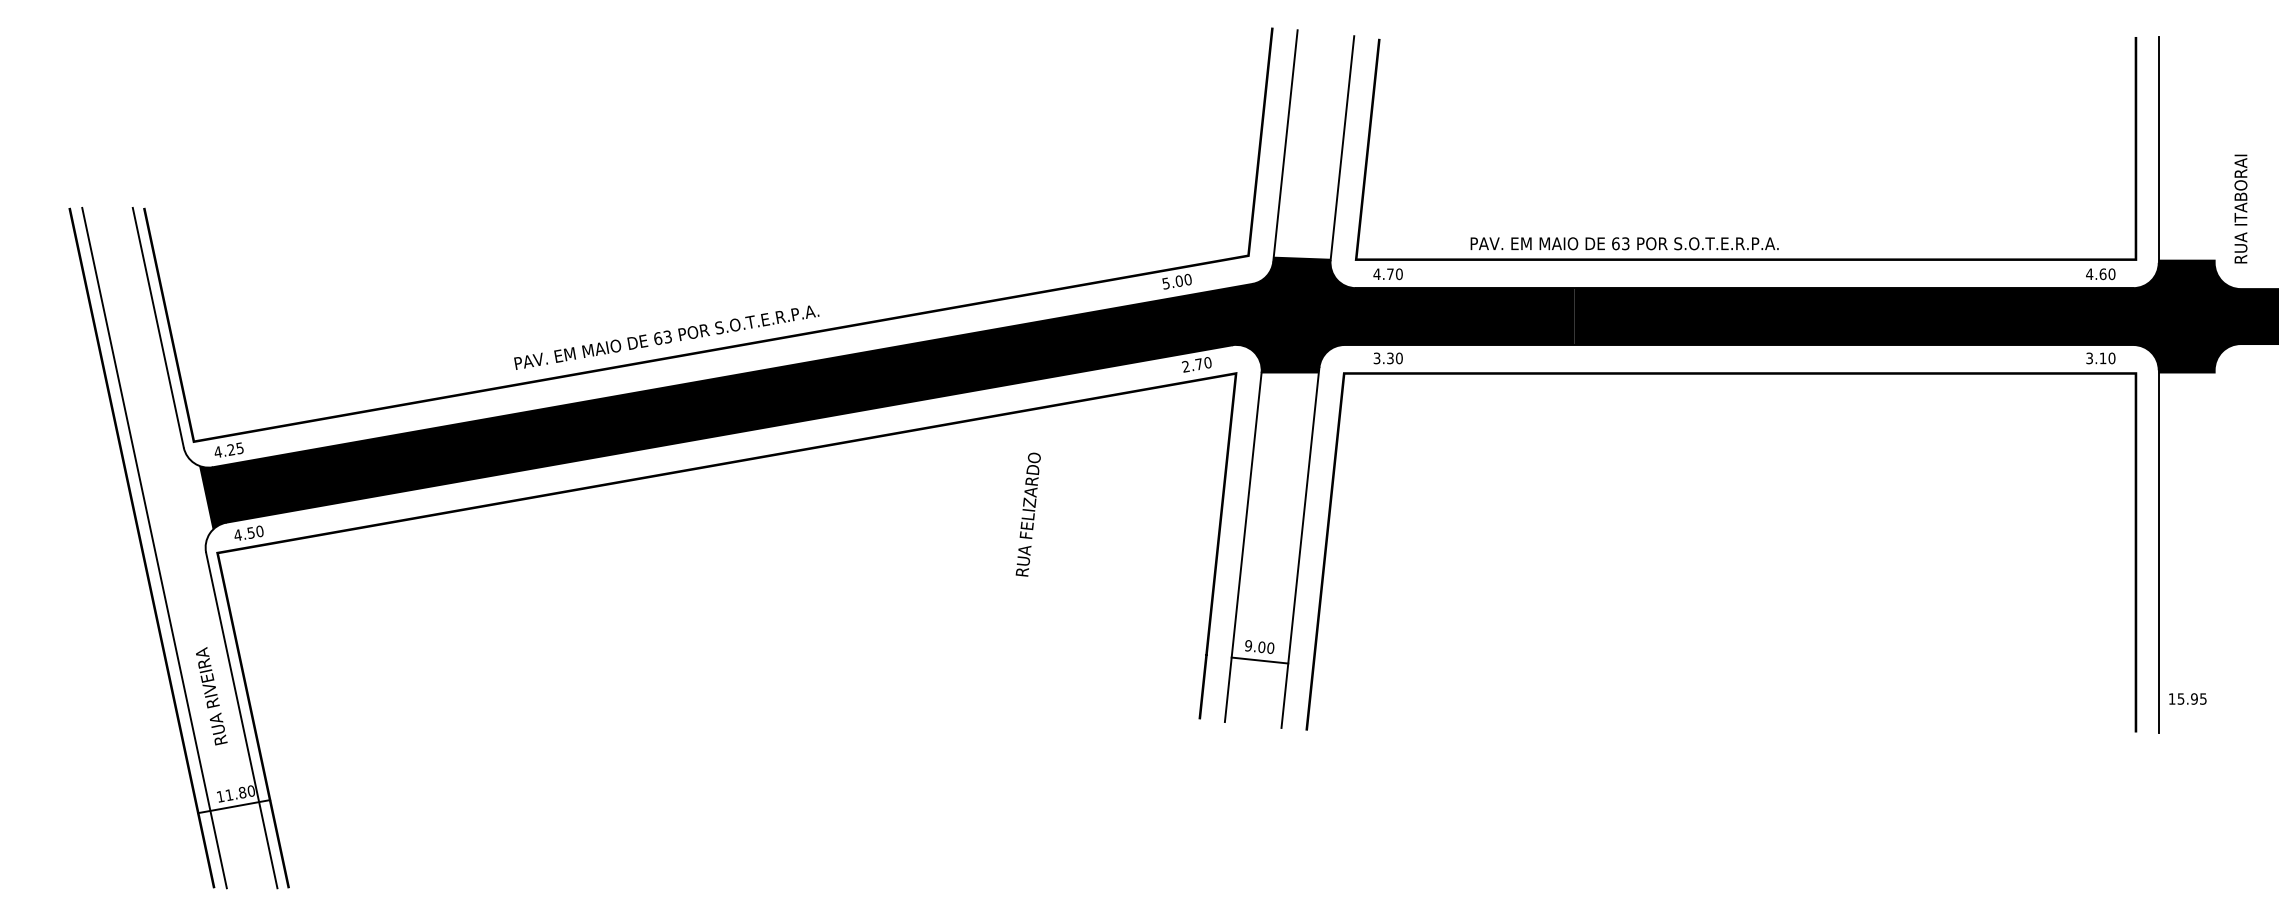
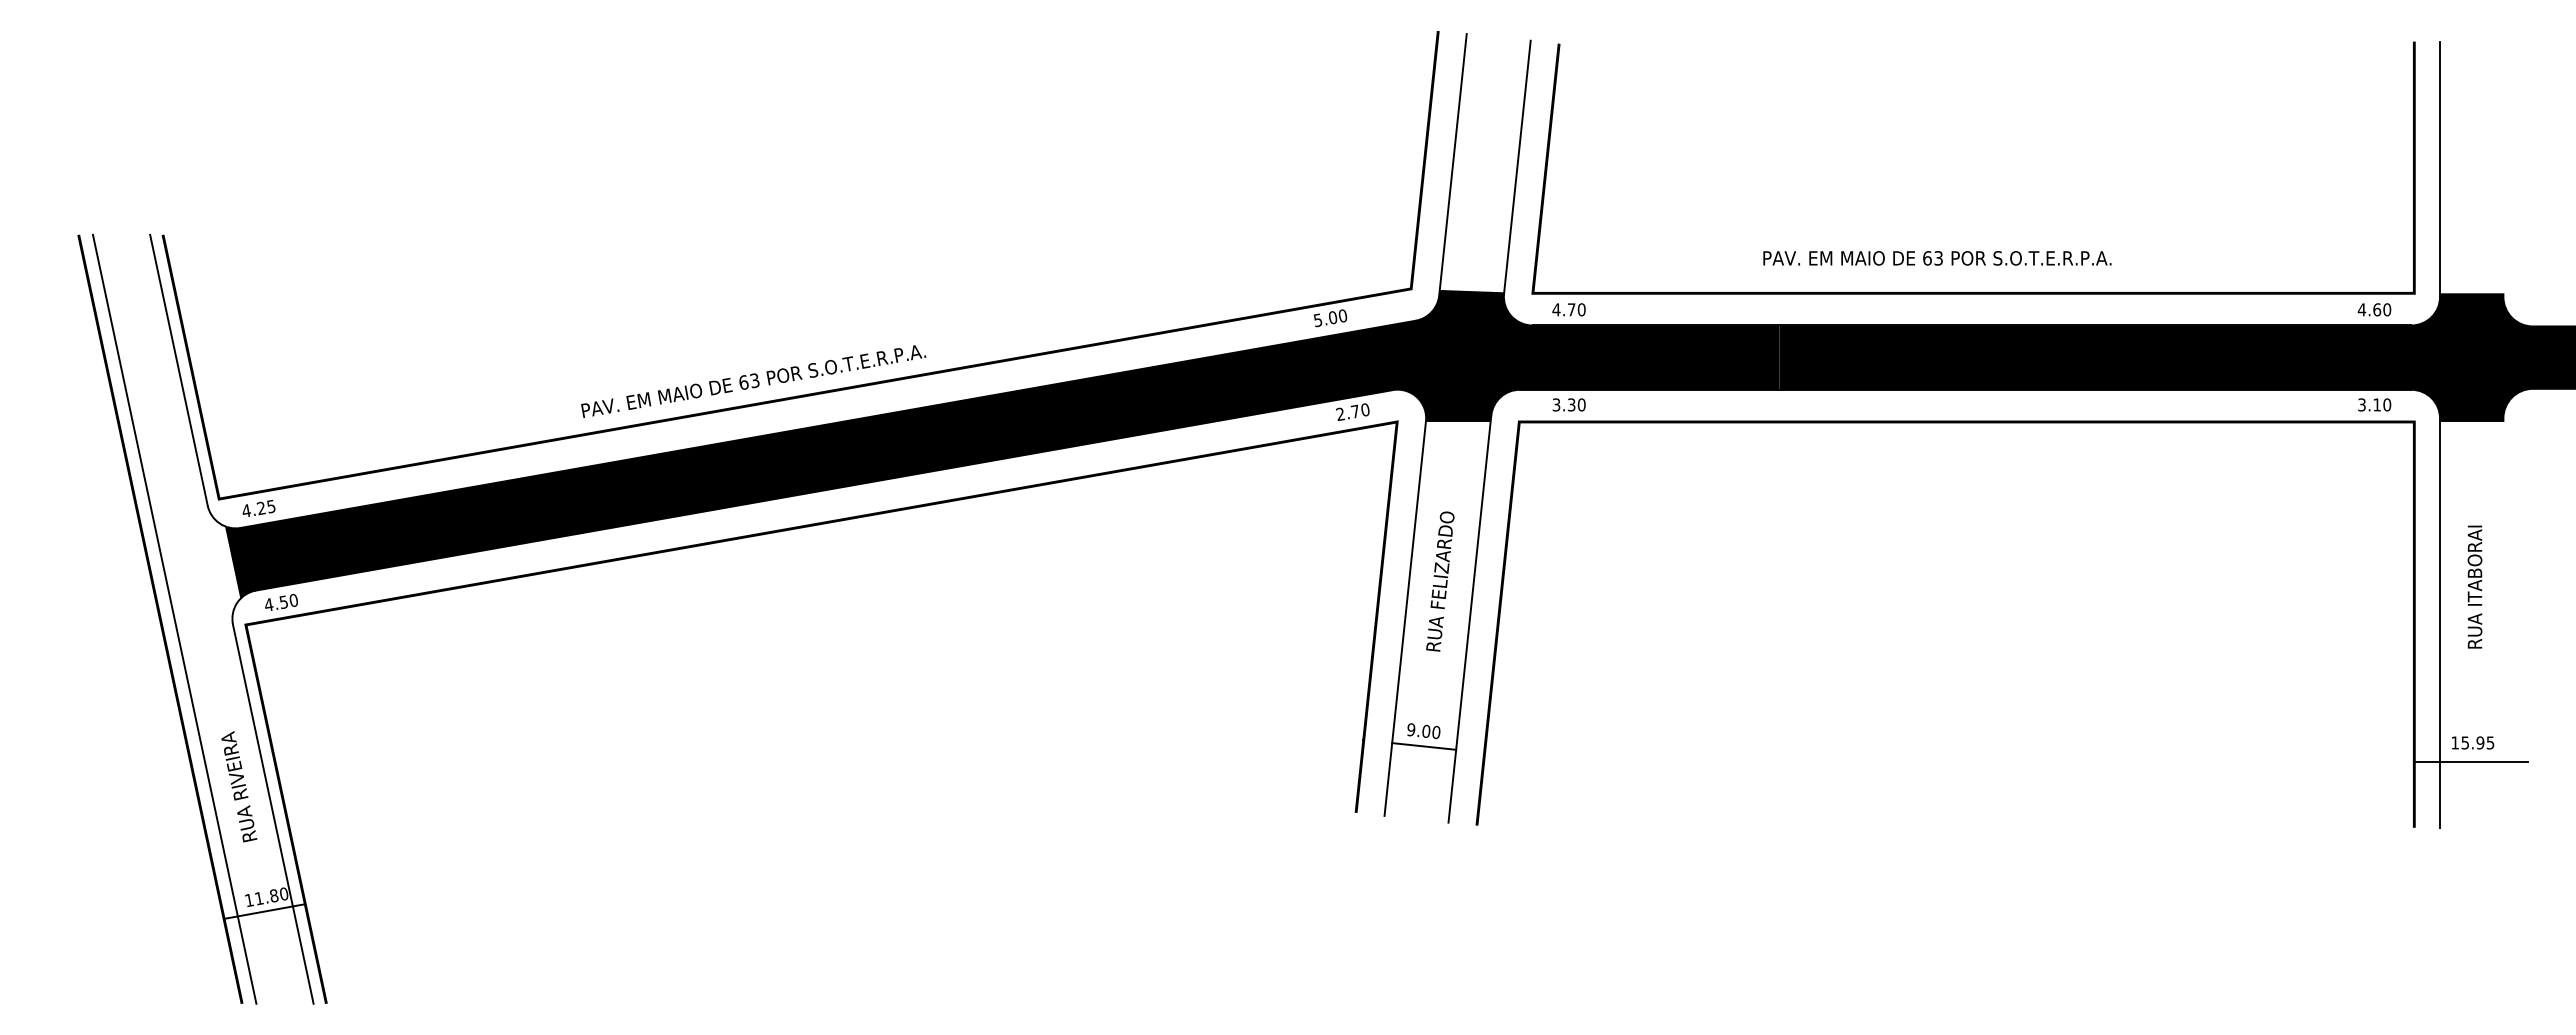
text: (2240, 208) -> (2474, 586), moved
text: (1624, 243) -> (1937, 258), moved
text: (1028, 514) -> (1440, 581), moved
line: (2186, 674) -> (2471, 762), added
text: (2188, 698) -> (2473, 742), moved

